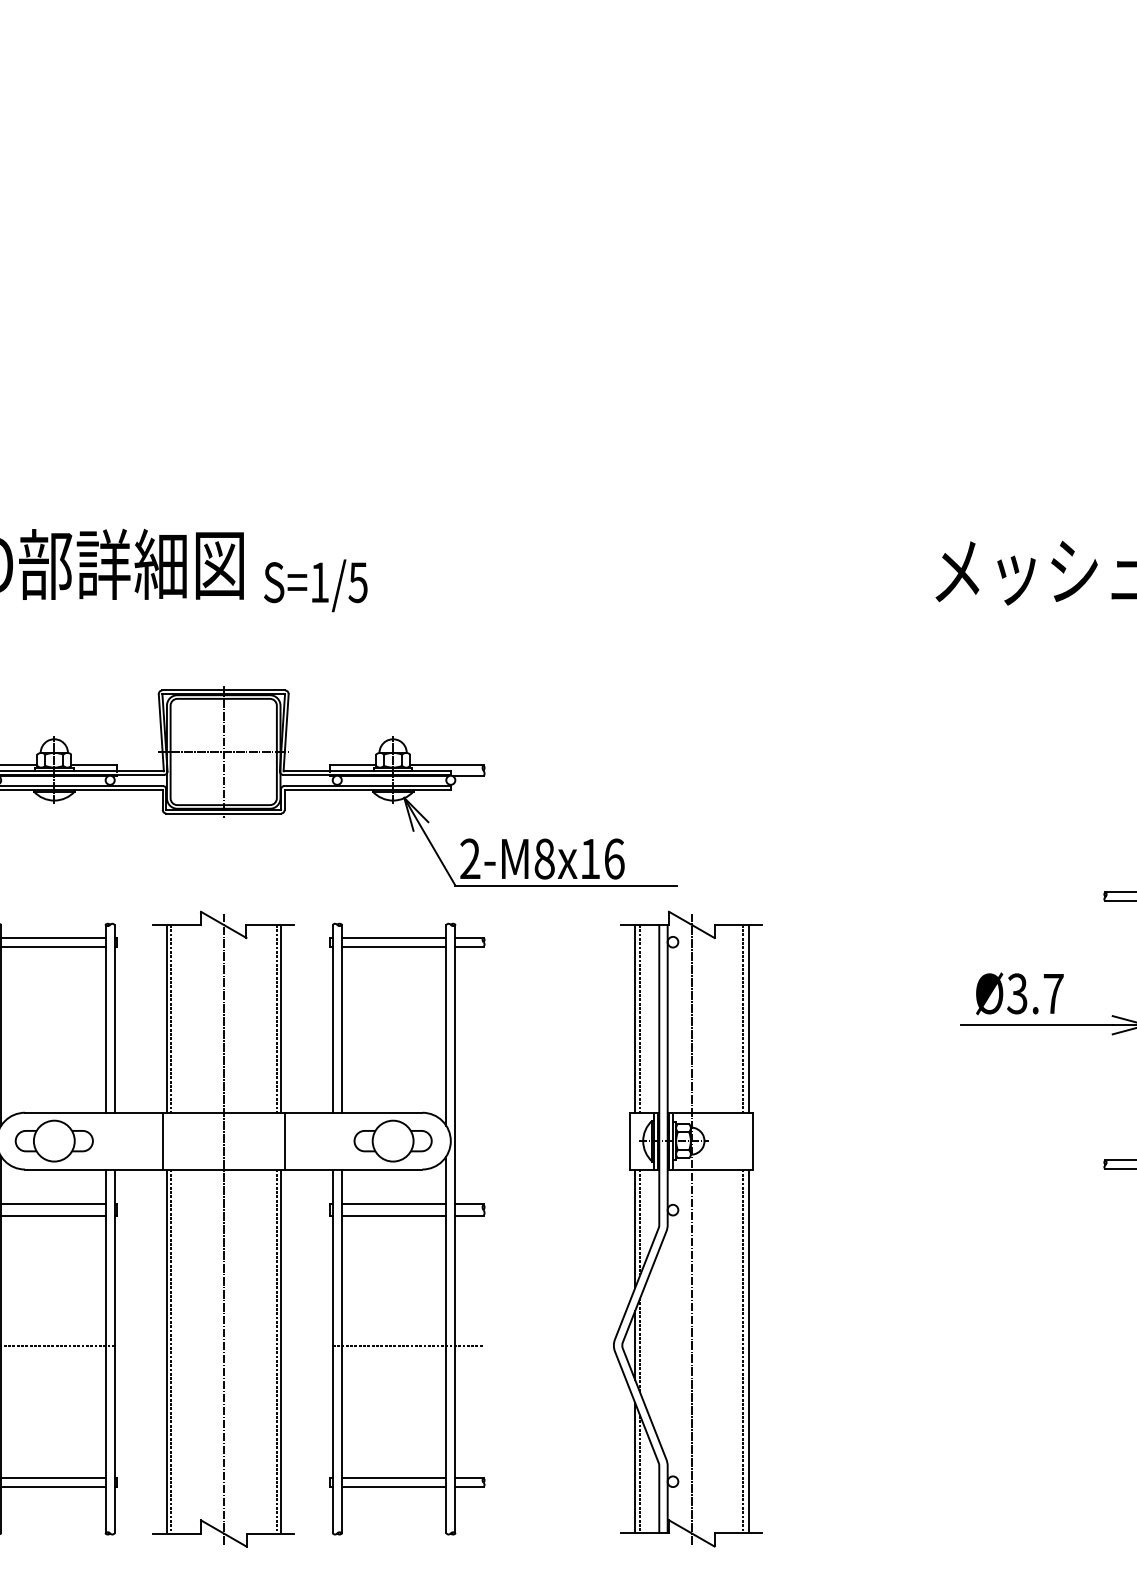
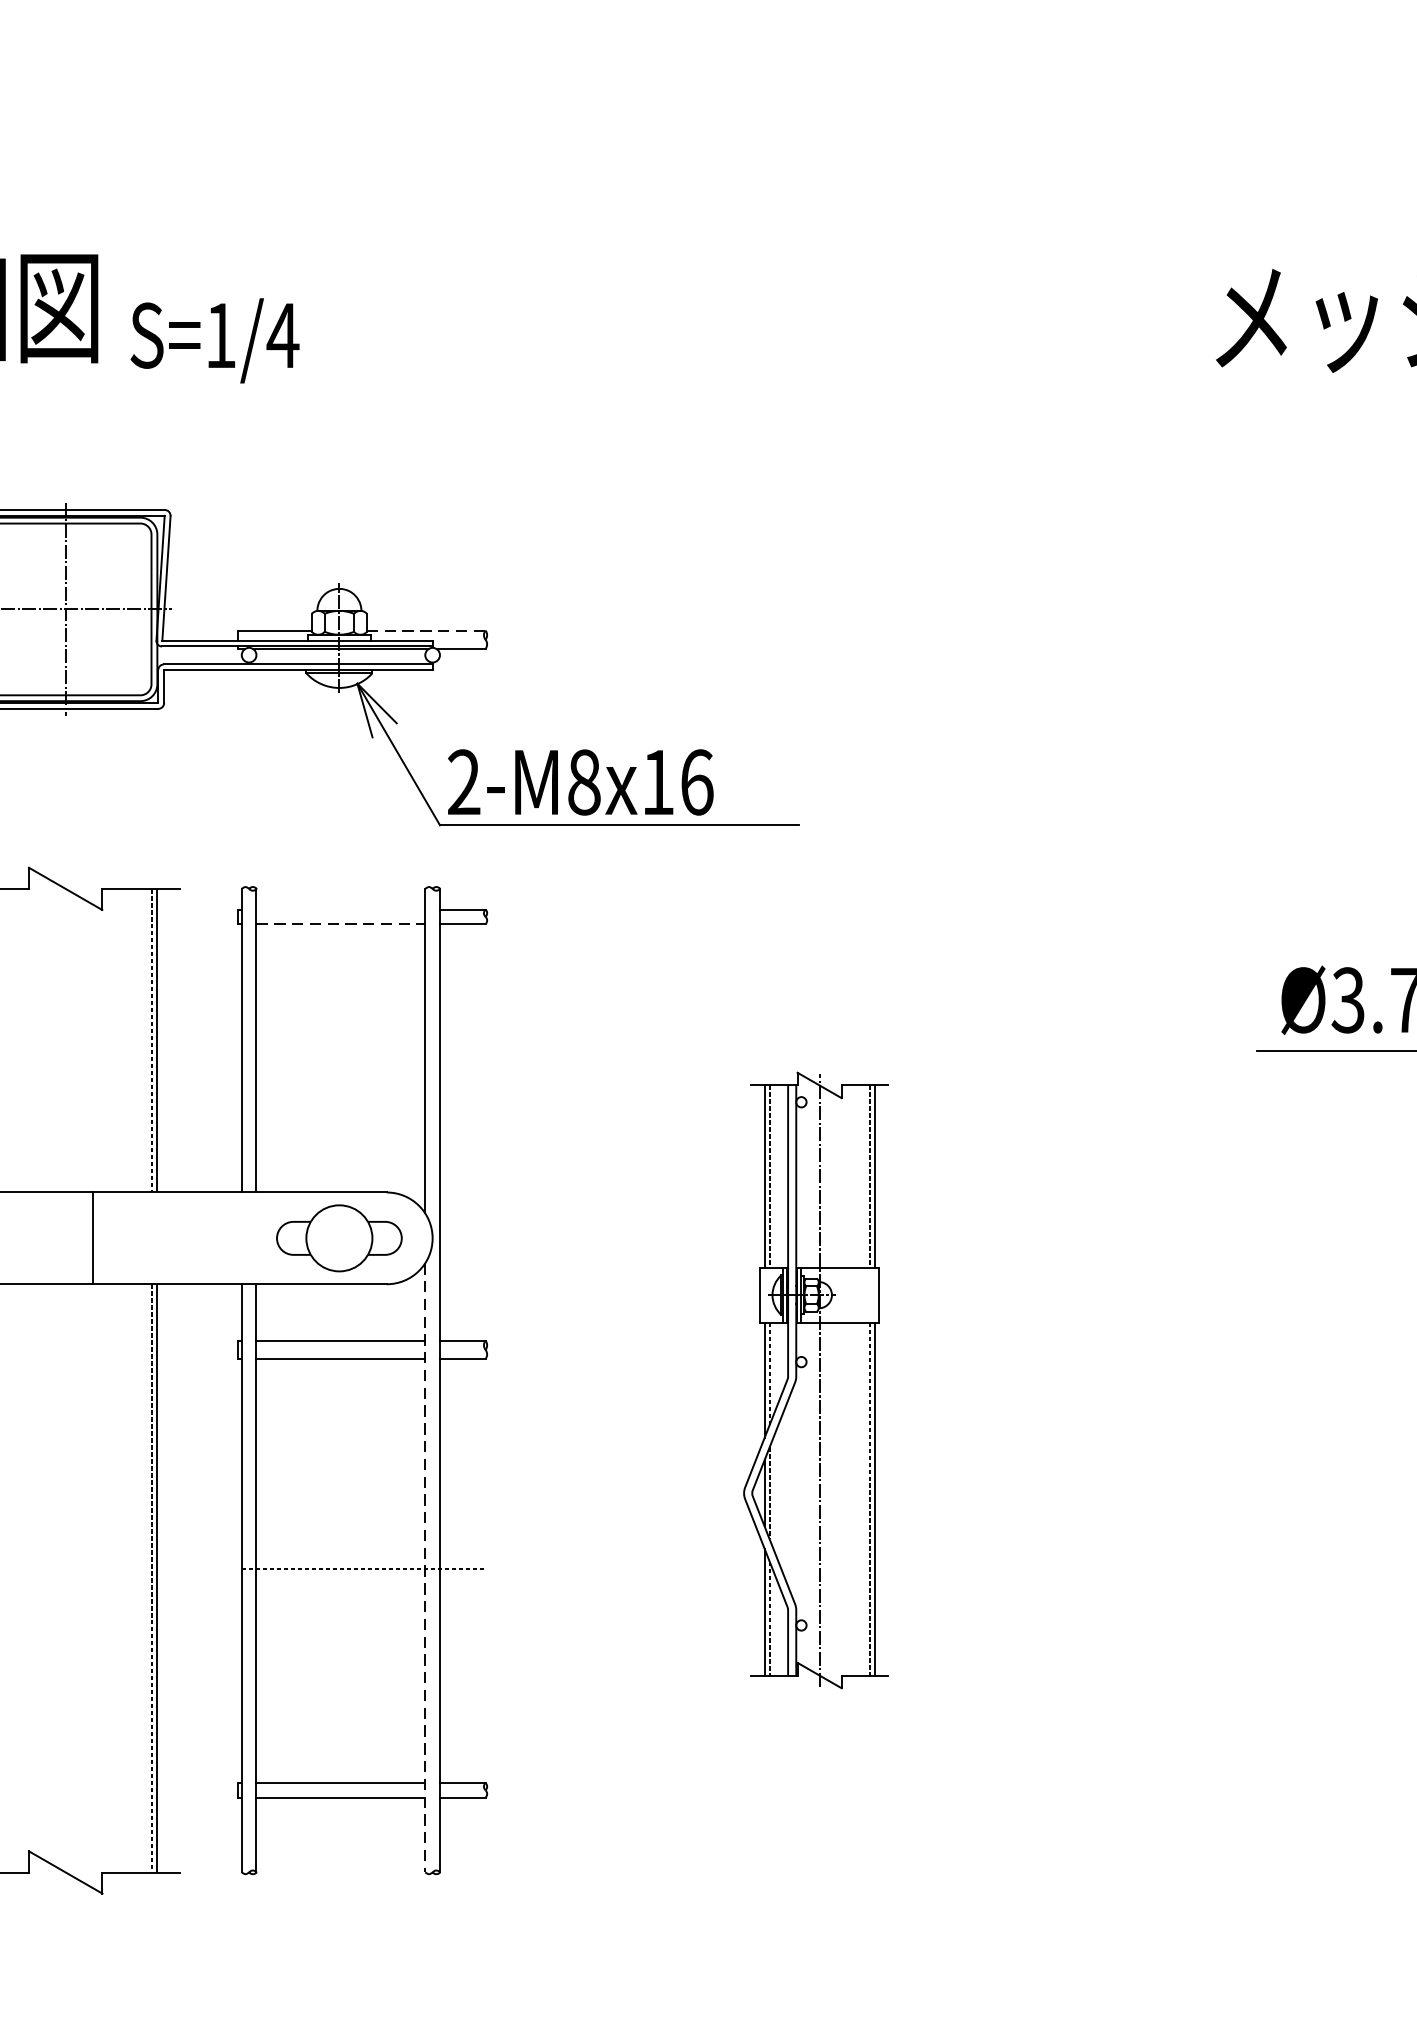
text: (358, 582) -> (283, 335), S=1/5 -> S=1/4
line: (446, 765) -> (425, 631), solid -> dashed
line: (393, 937) -> (339, 909), removed
line: (394, 946) -> (341, 923), solid -> dashed
line: (284, 1140) -> (92, 1237), moved
line: (223, 1228) -> (65, 1379), removed
part: (687, 1228) -> (815, 1379), size x0.6
line: (446, 1345) -> (425, 1568), solid -> dashed

